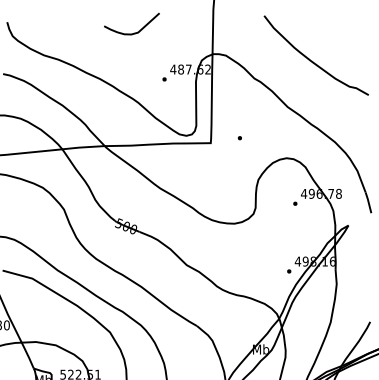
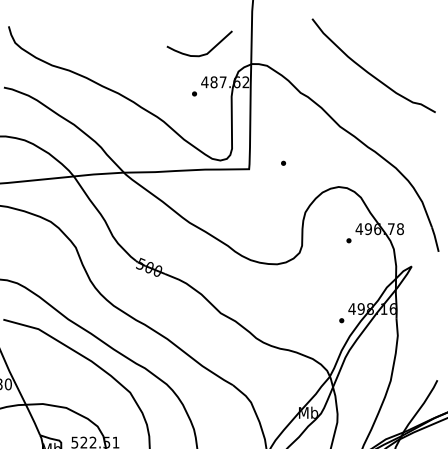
curve: (134, 32) -> (202, 53), moved

